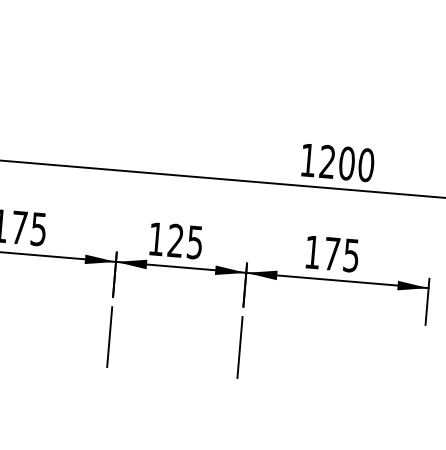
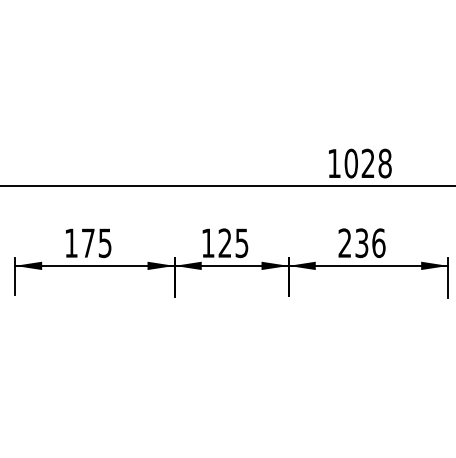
text: (346, 163) -> (367, 163), 1200 -> 1028
text: (331, 254) -> (361, 243), 175 -> 236
line: (109, 336) -> (174, 331), removed
line: (239, 346) -> (288, 330), removed

